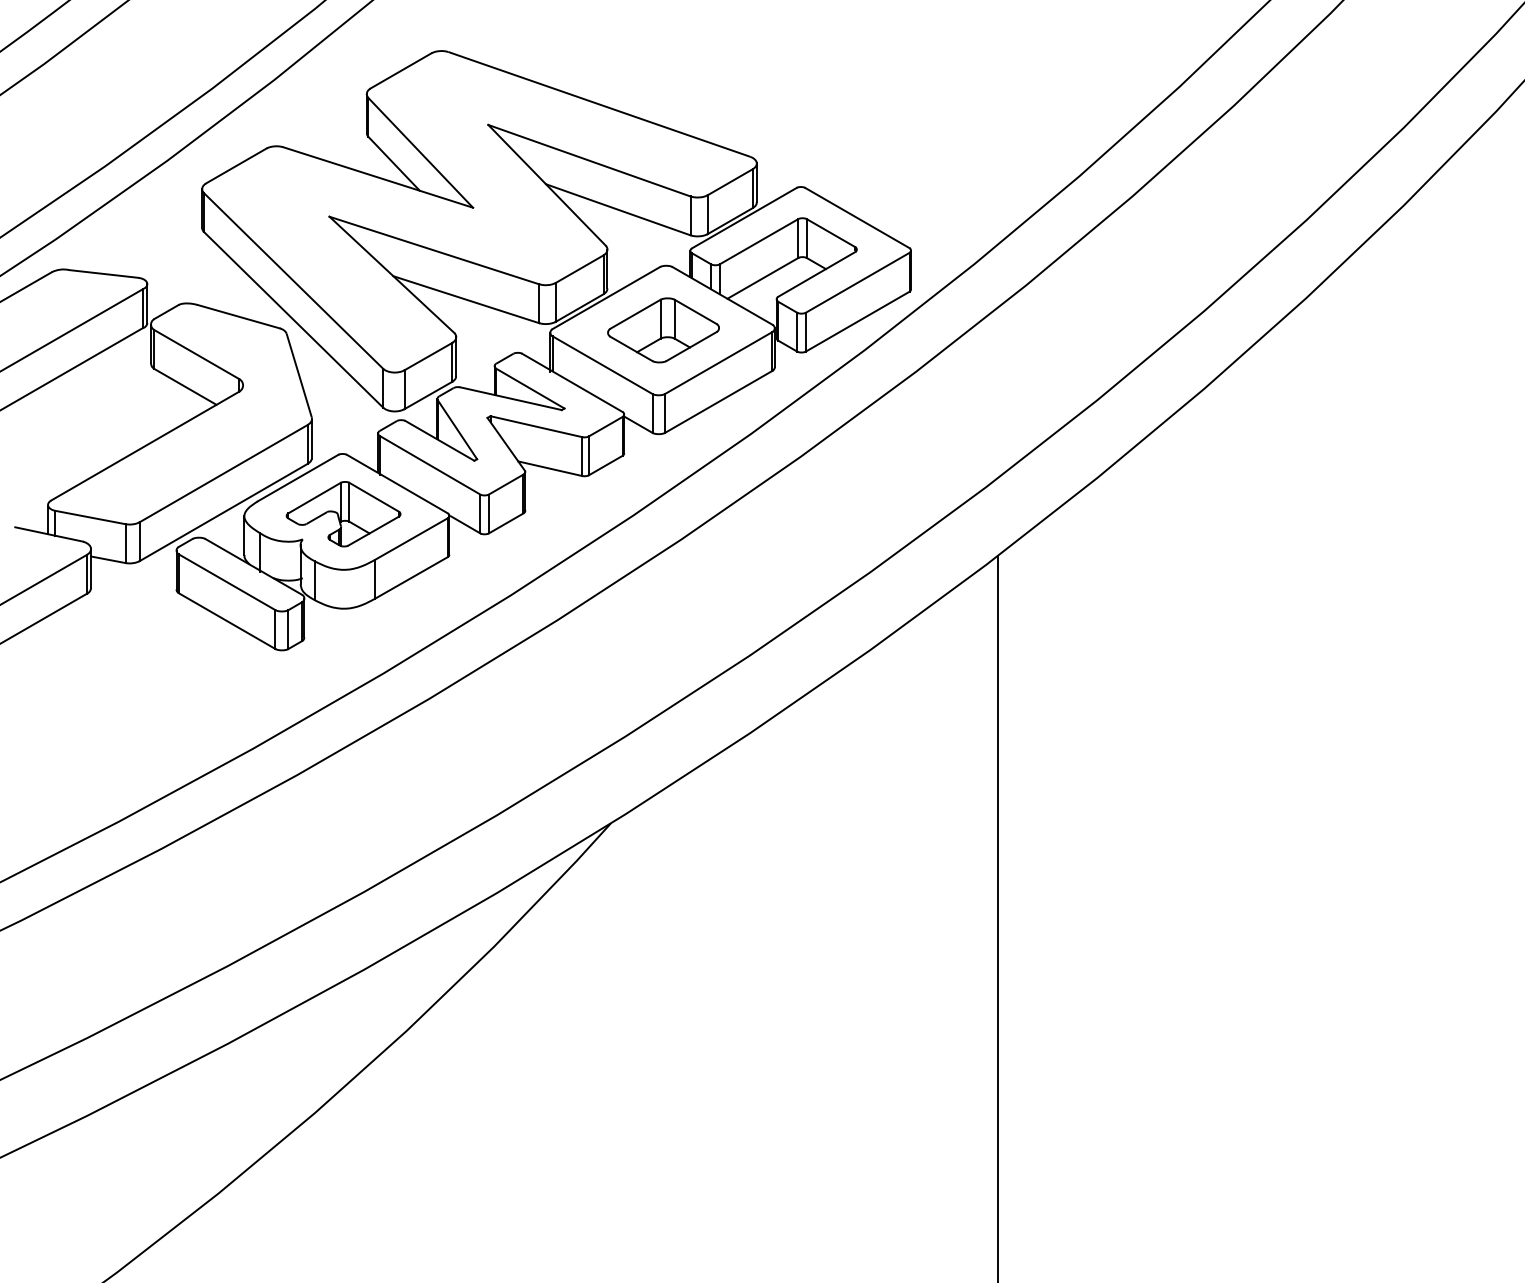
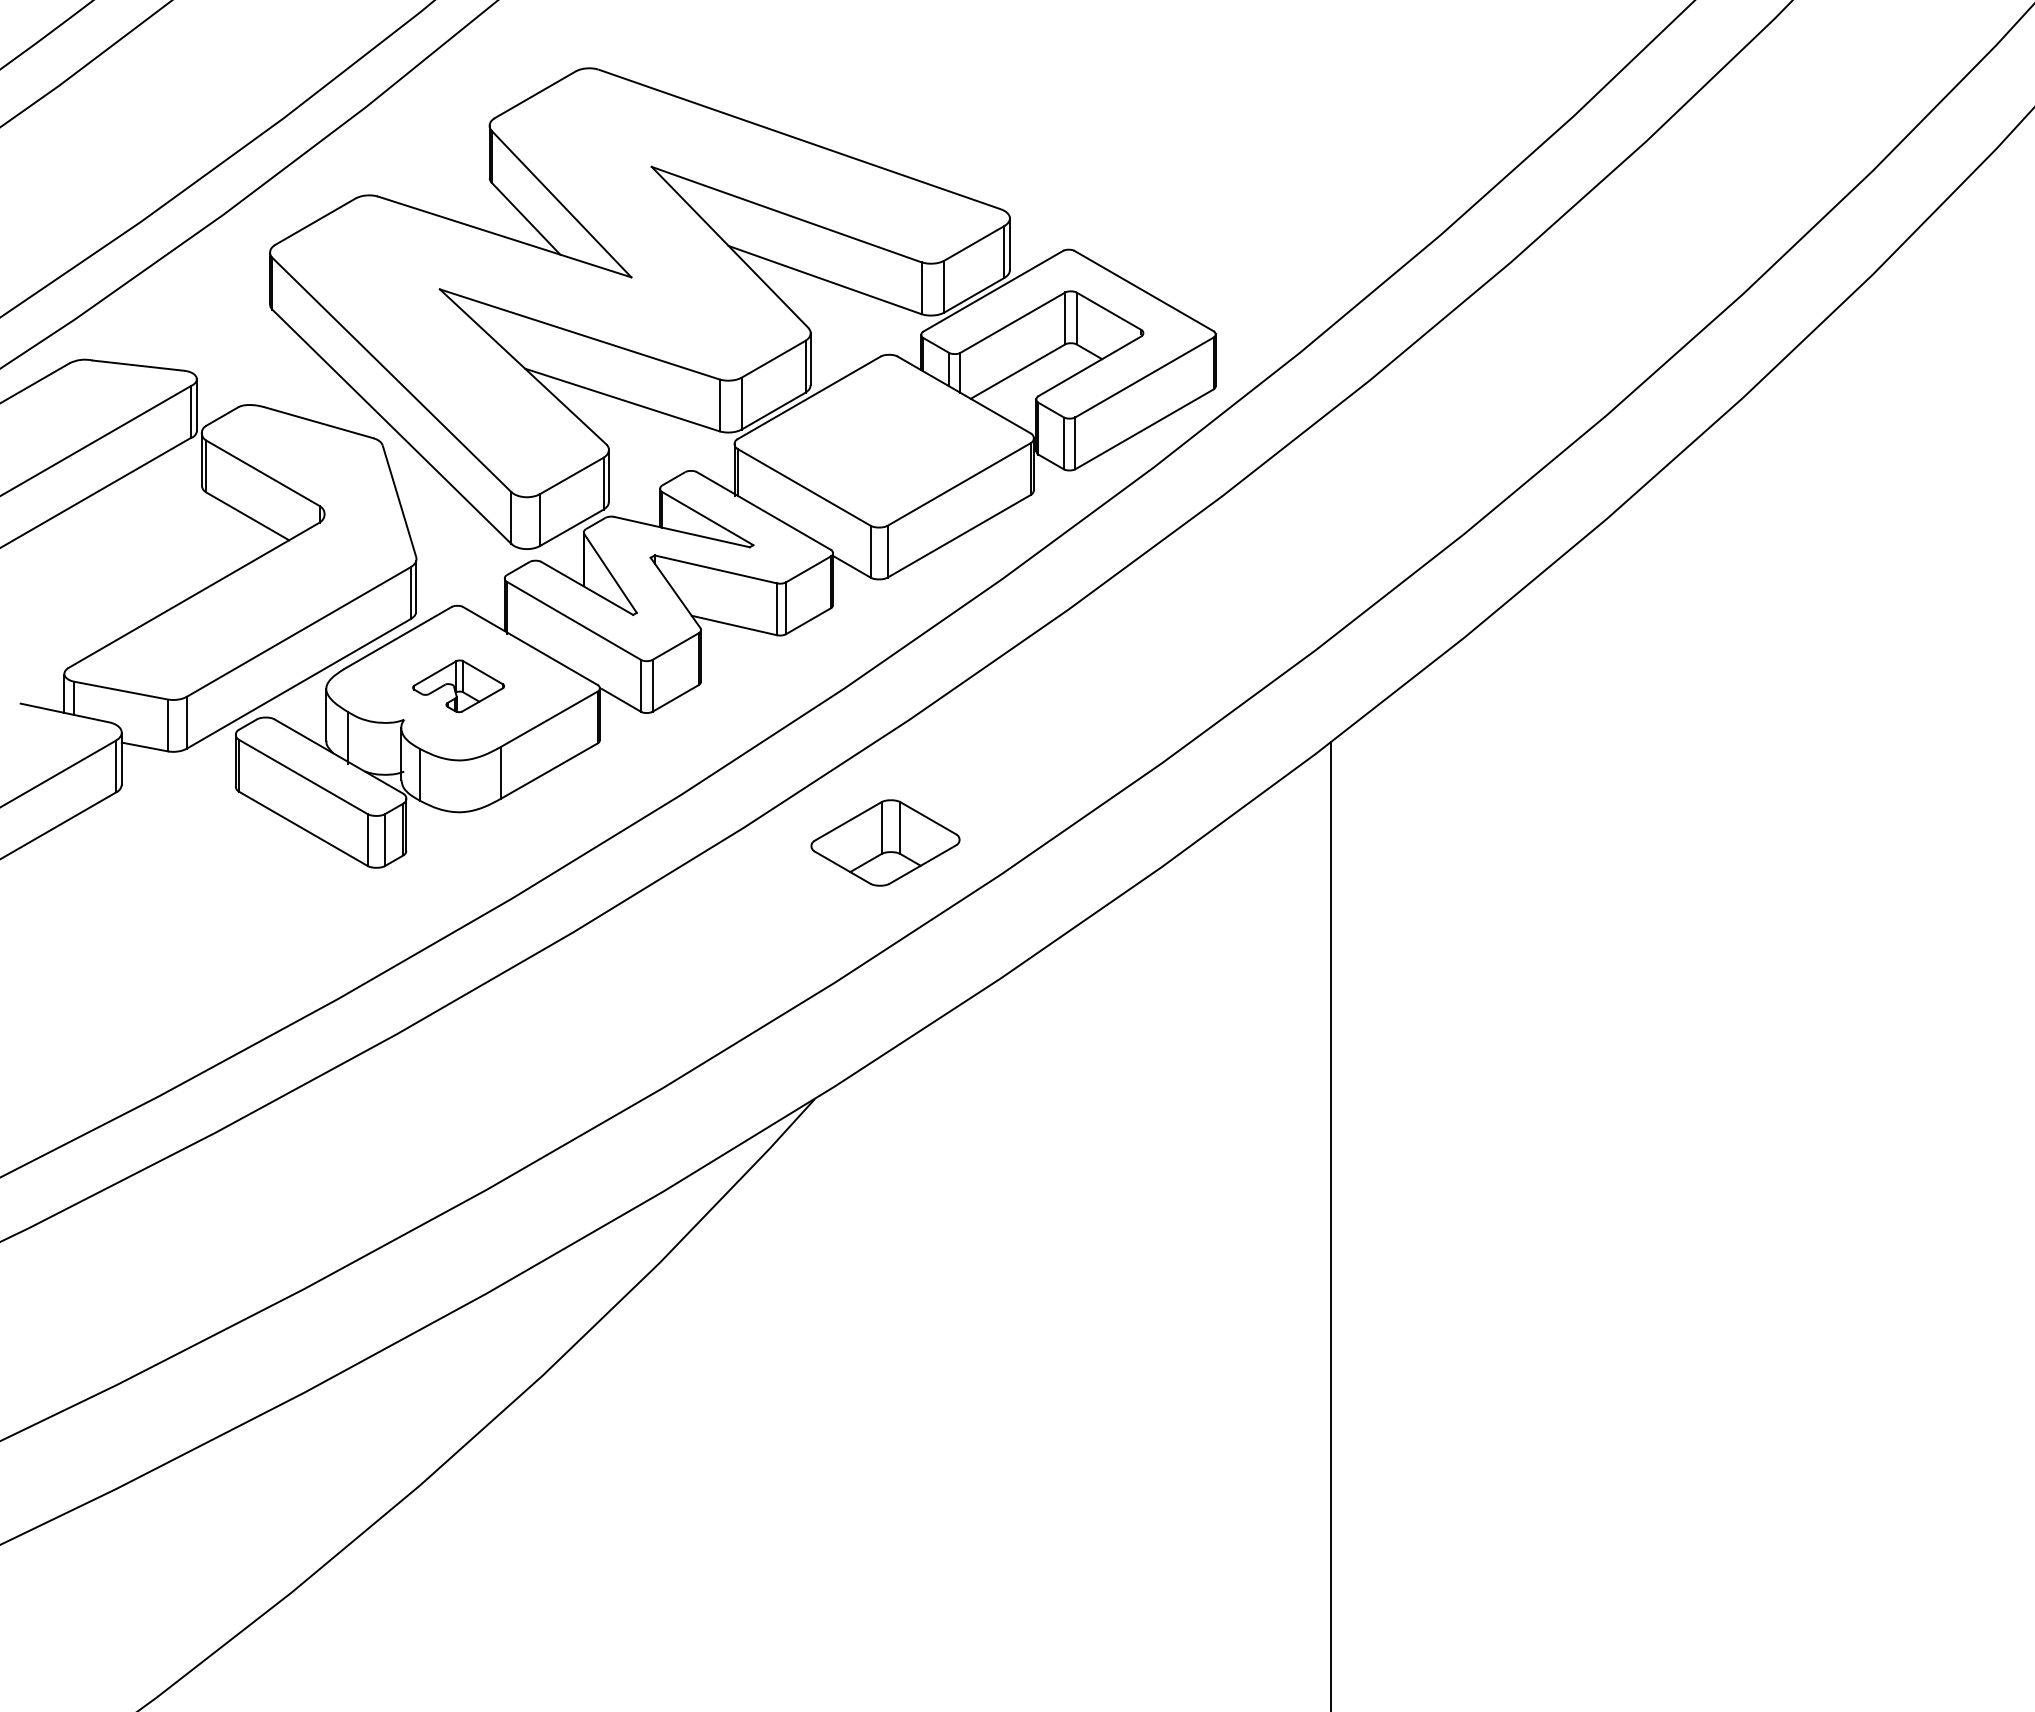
part: (663, 330) -> (885, 842), moved
part: (343, 514) -> (458, 686), size x0.6

